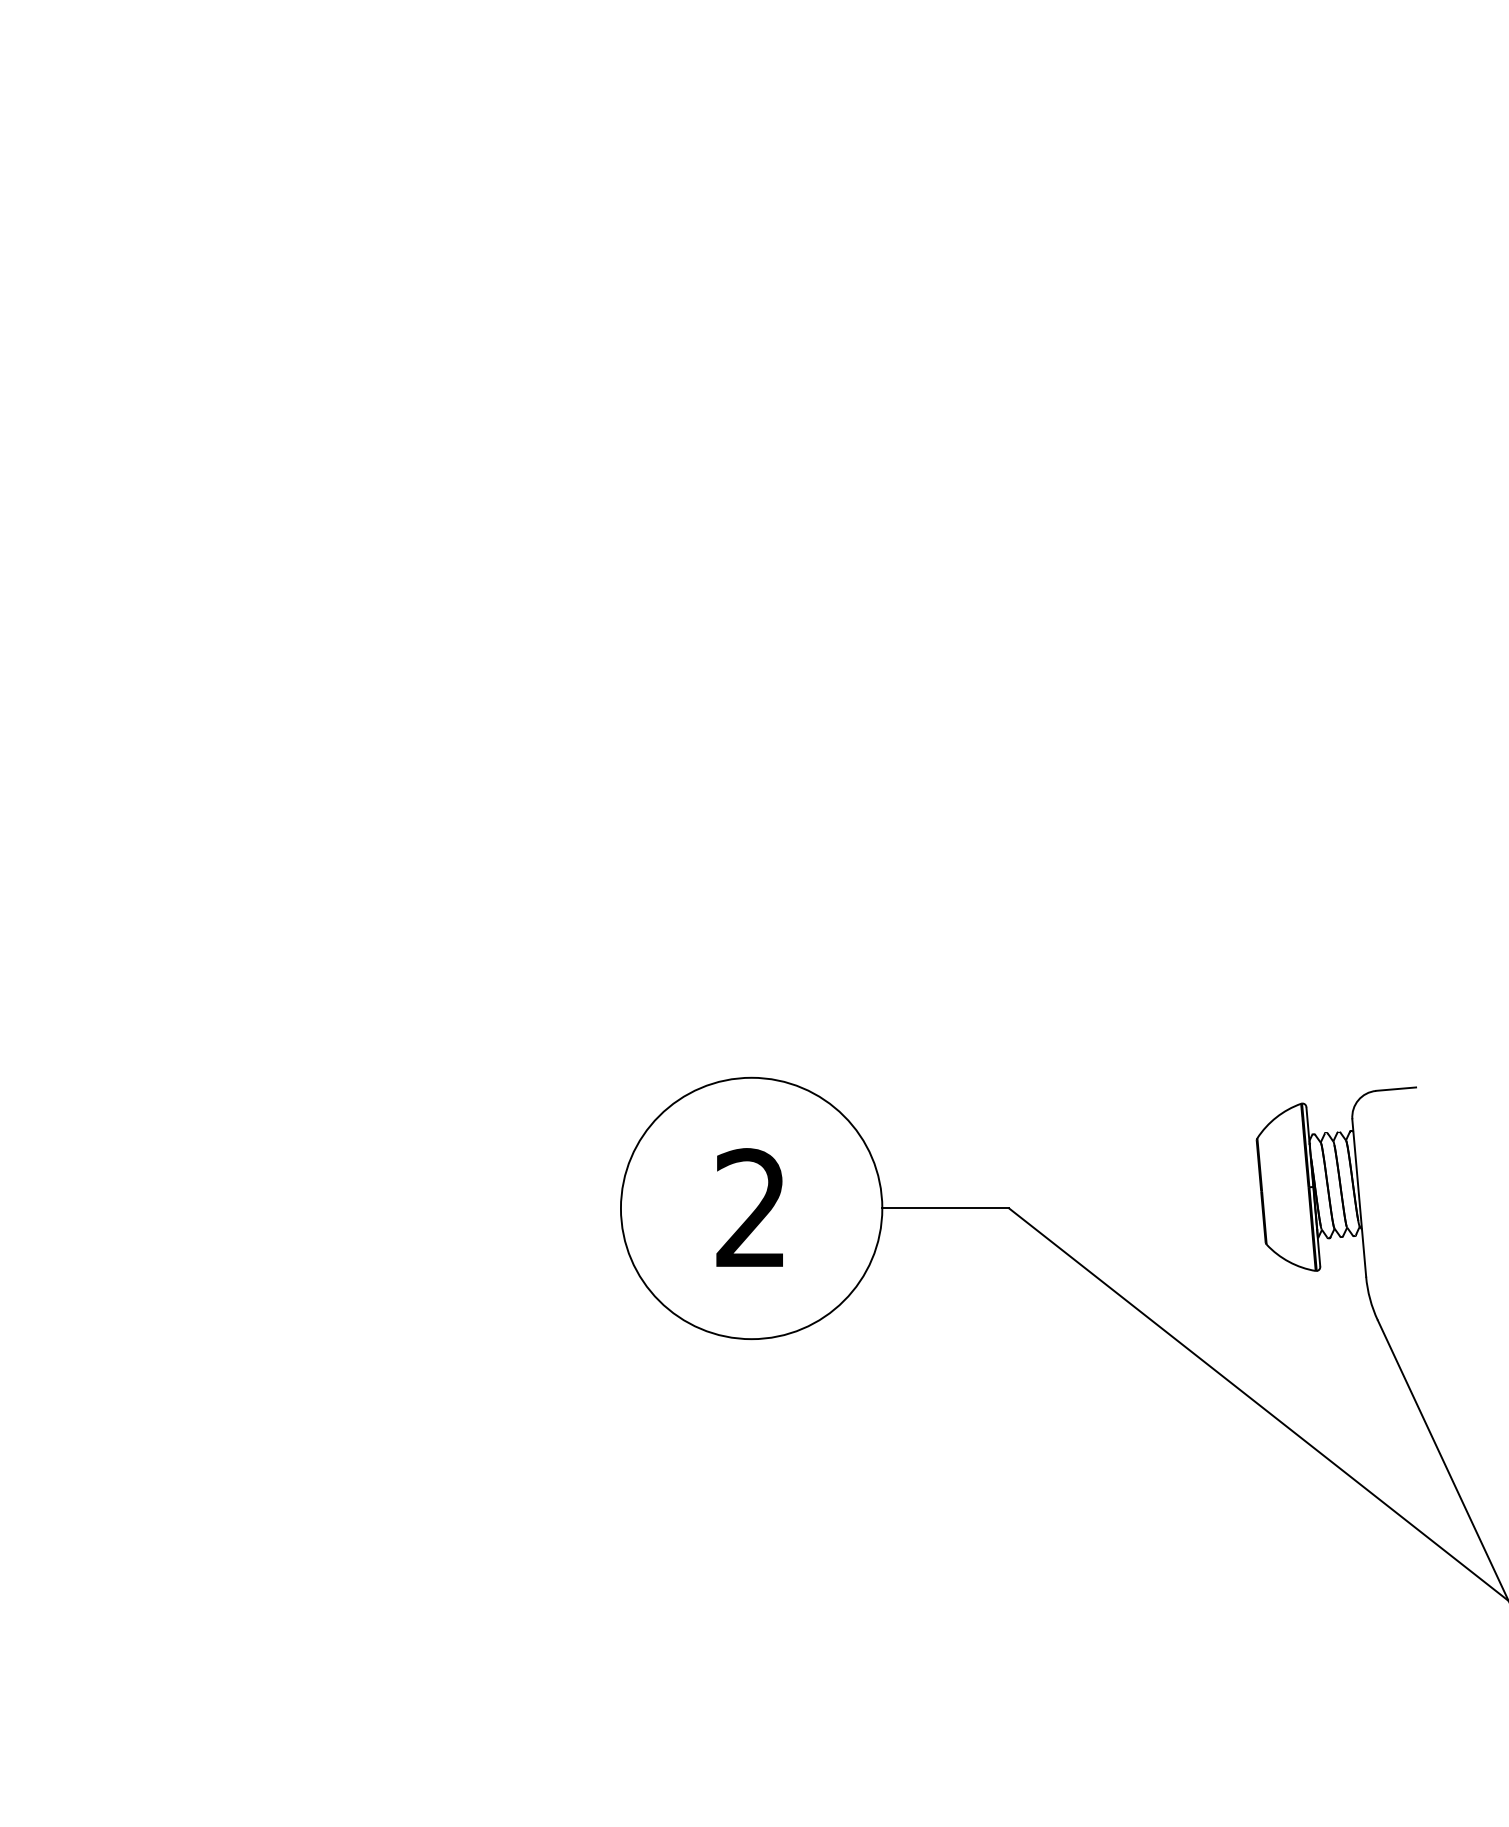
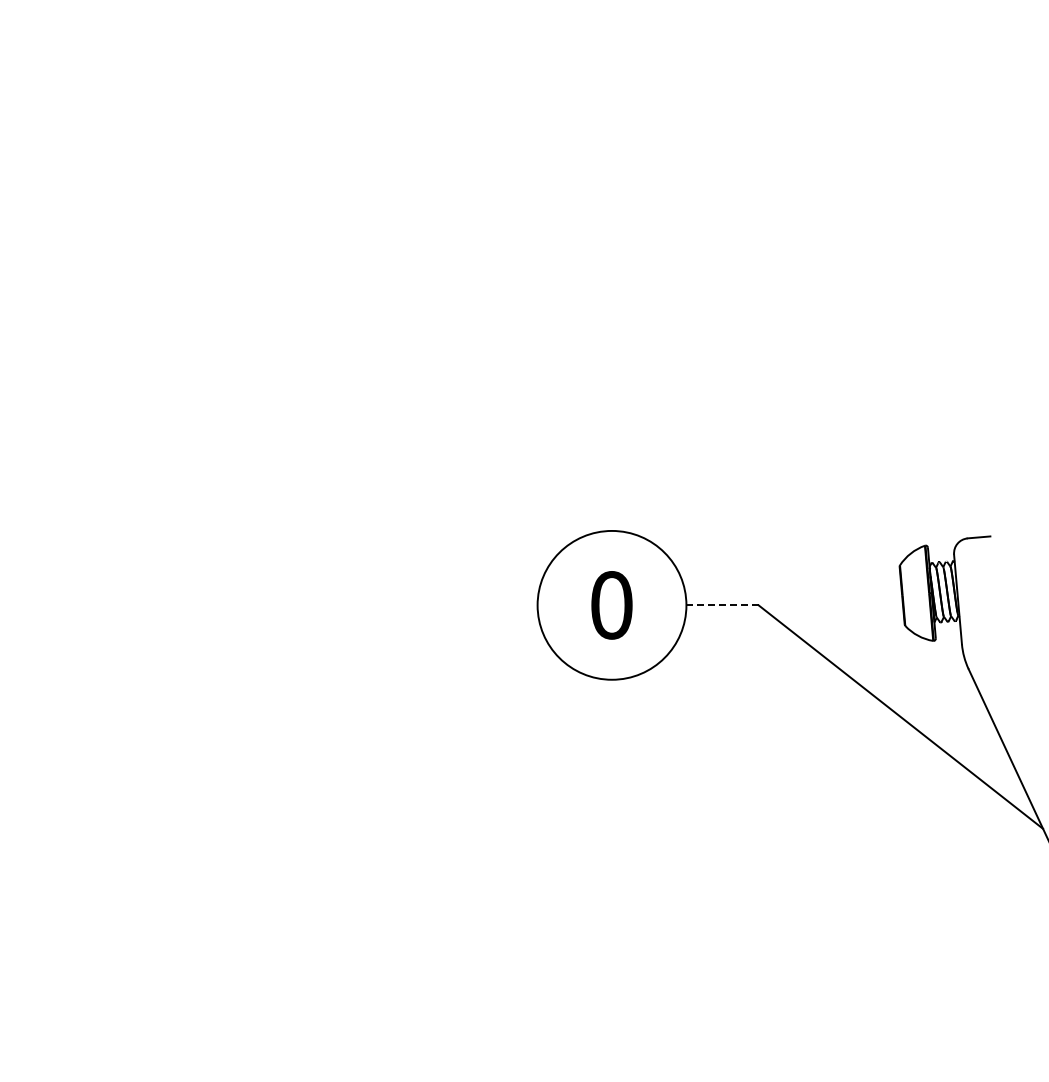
text: (750, 1208) -> (611, 605), 2 -> 0
line: (947, 1208) -> (723, 605), solid -> dashed

